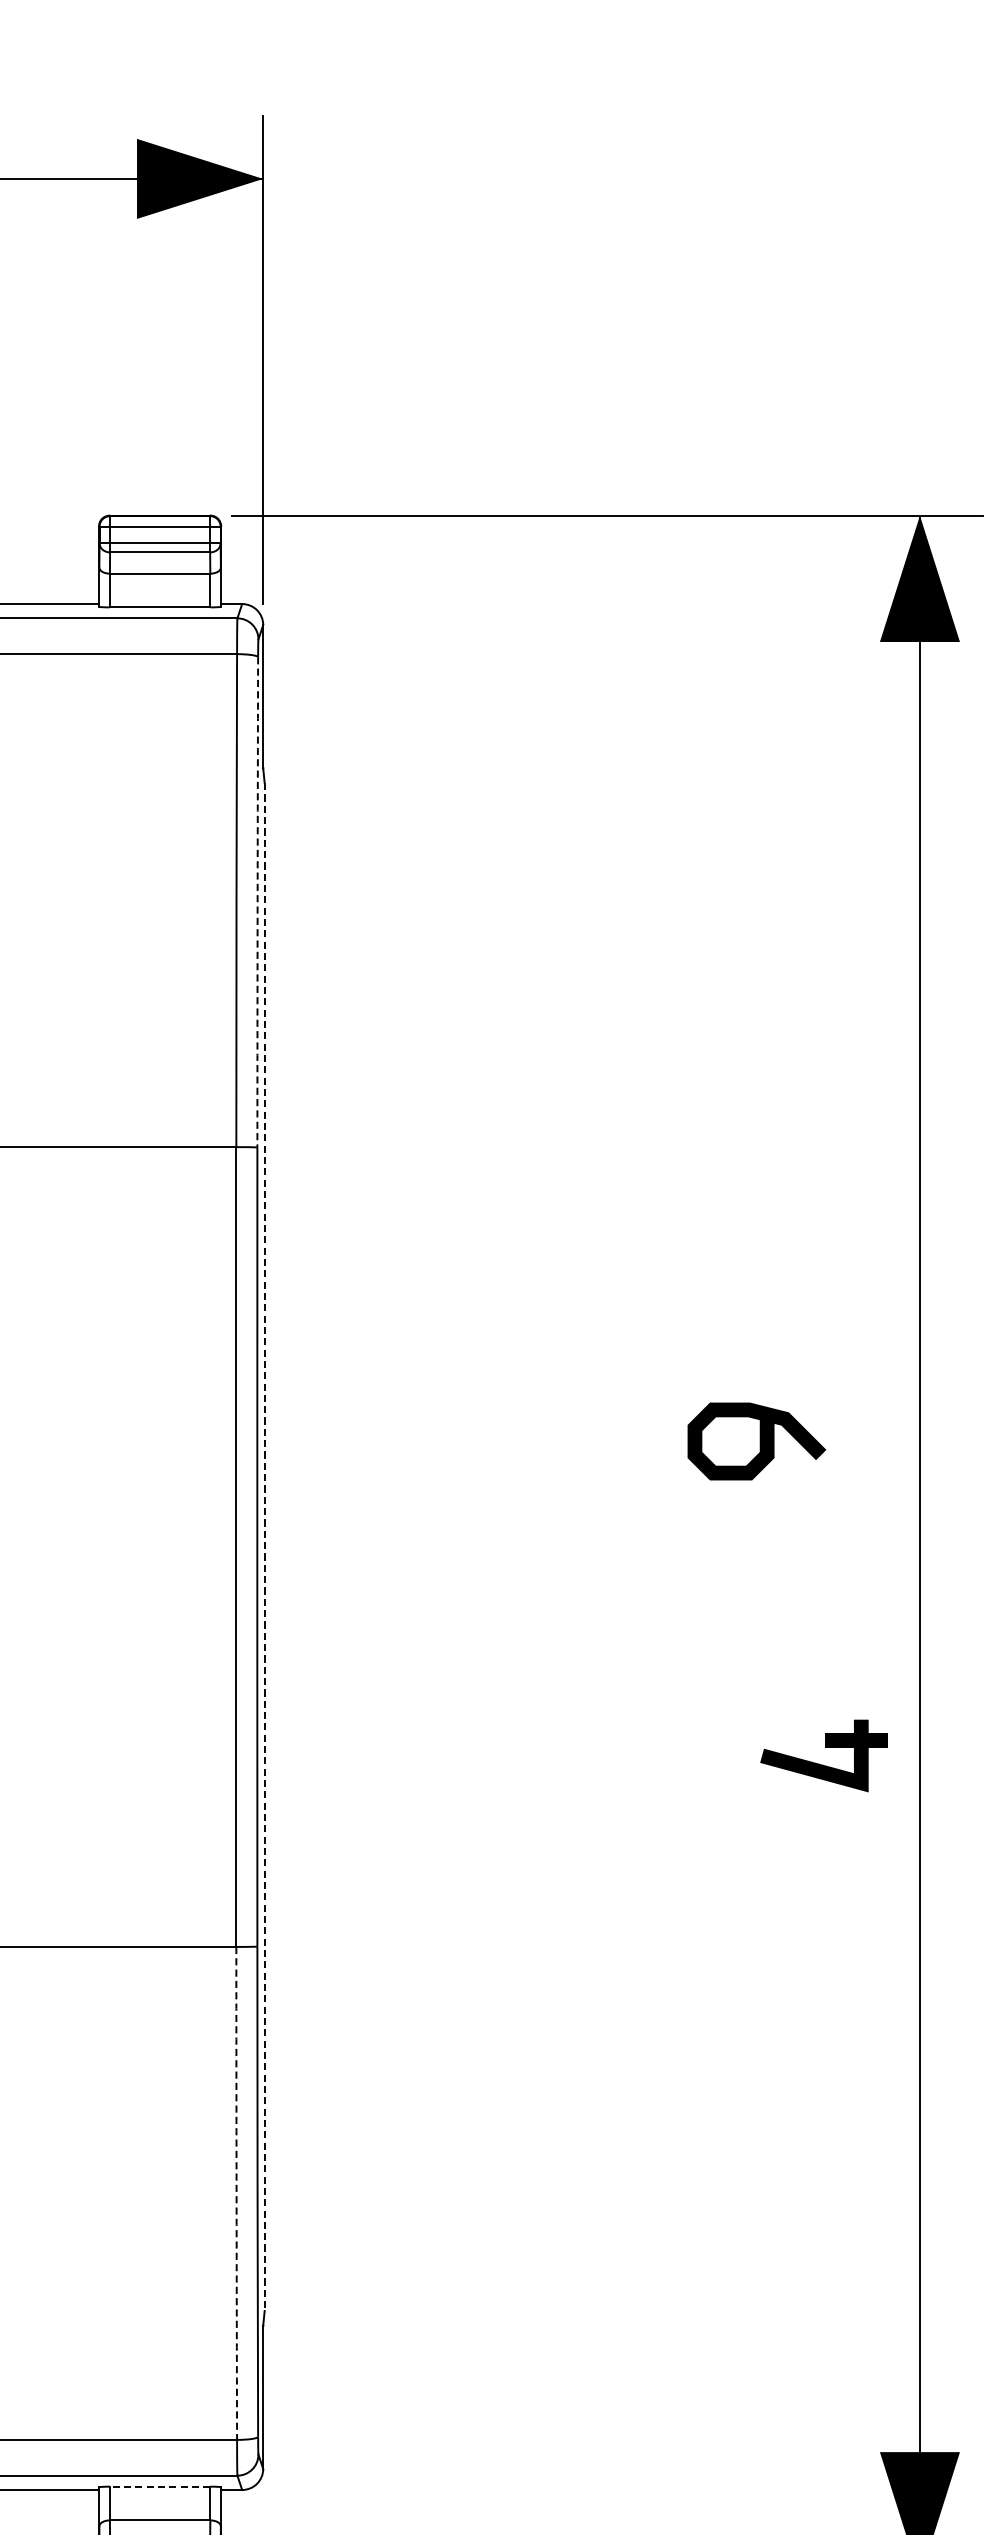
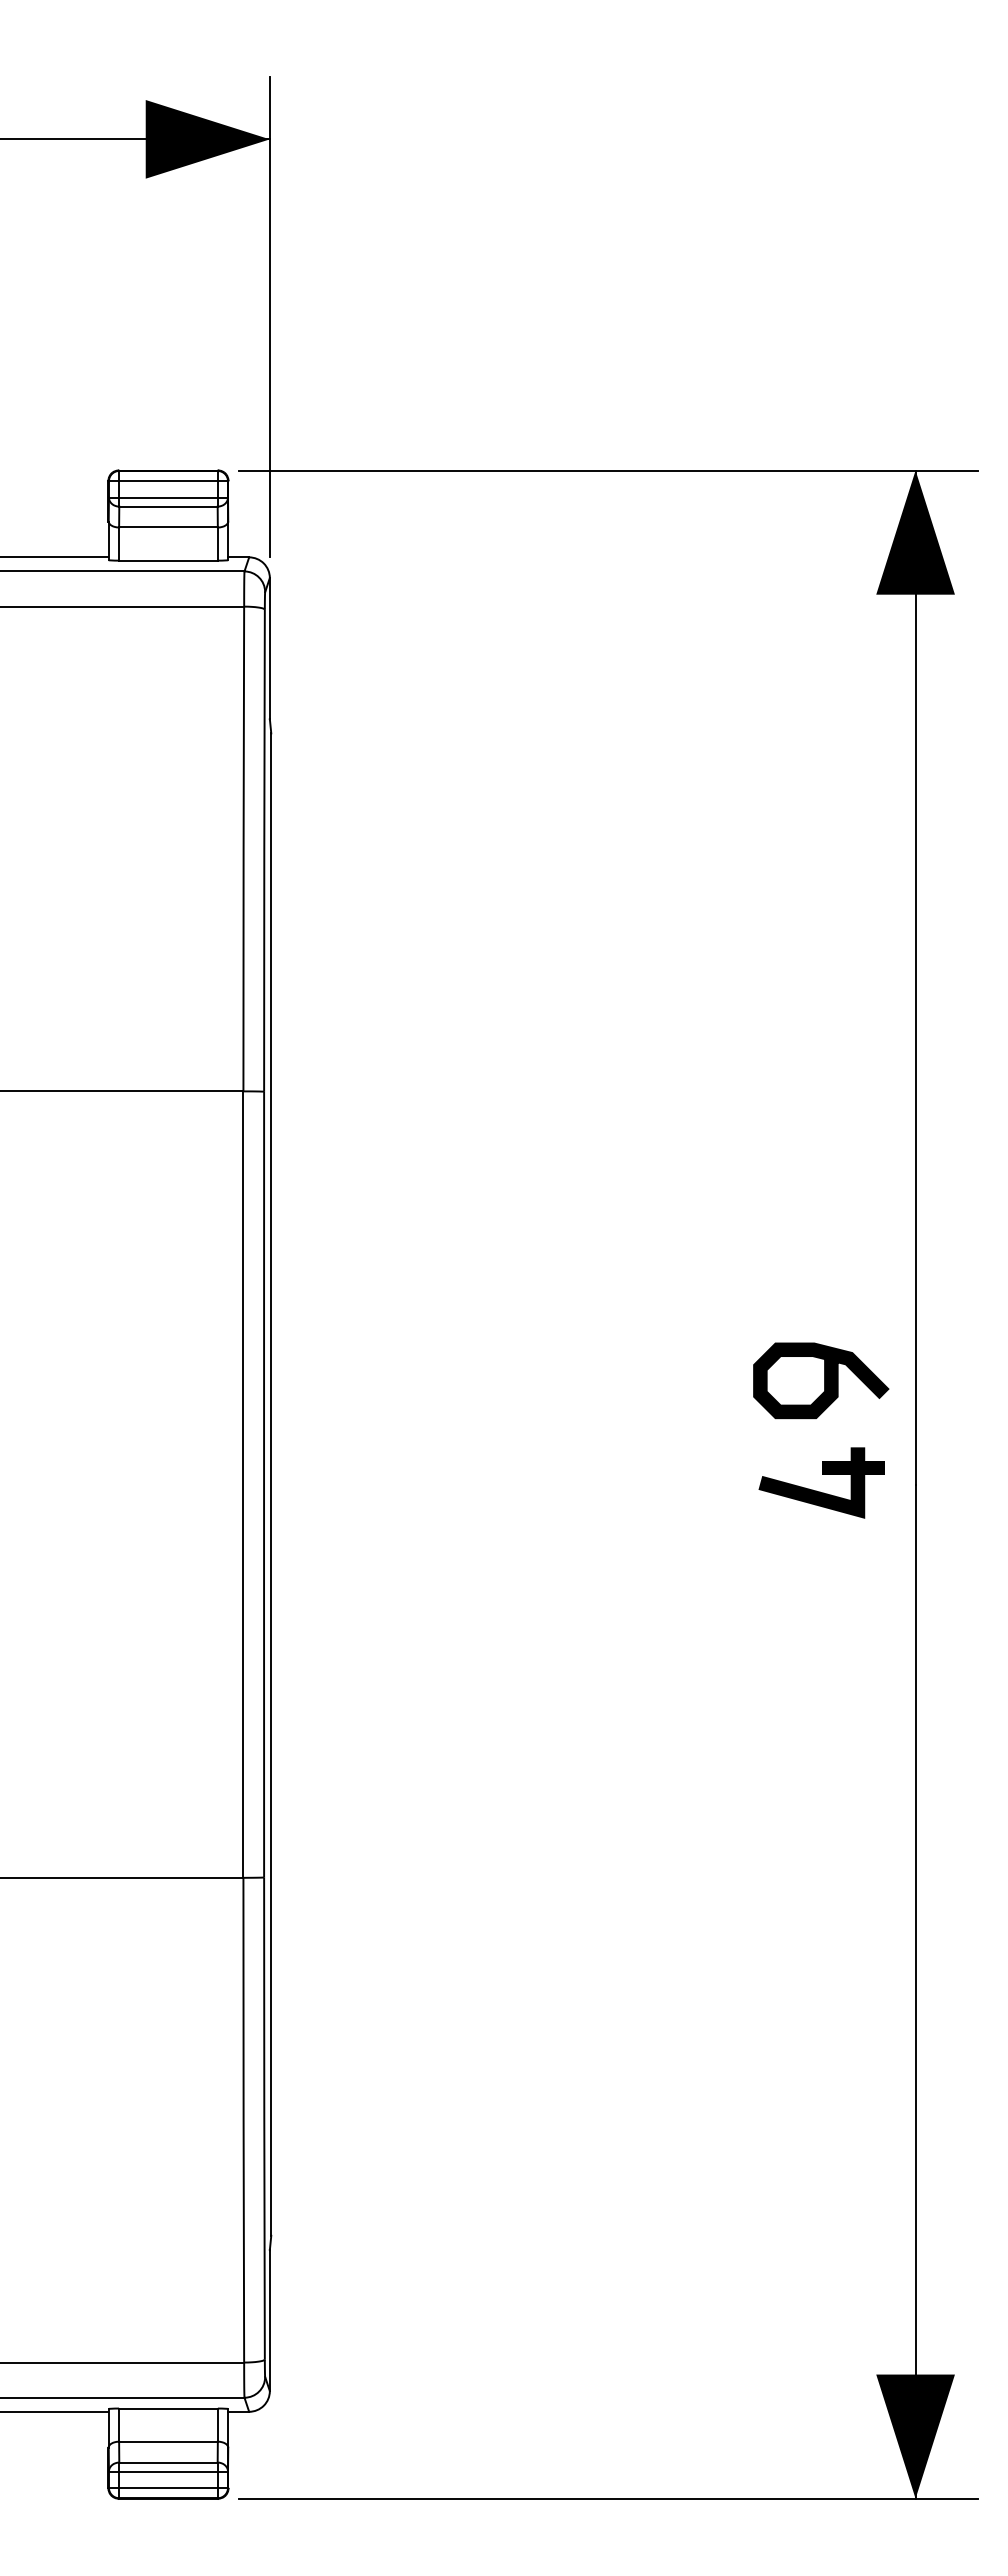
arc: (257, 902) -> (264, 850), dashed -> solid
curve: (760, 1441) -> (824, 1380), moved
line: (264, 1547) -> (271, 1485), dashed -> solid
part: (825, 1747) -> (822, 1474), moved
arc: (236, 2193) -> (243, 2120), dashed -> solid
line: (159, 2486) -> (167, 2408), dashed -> solid

